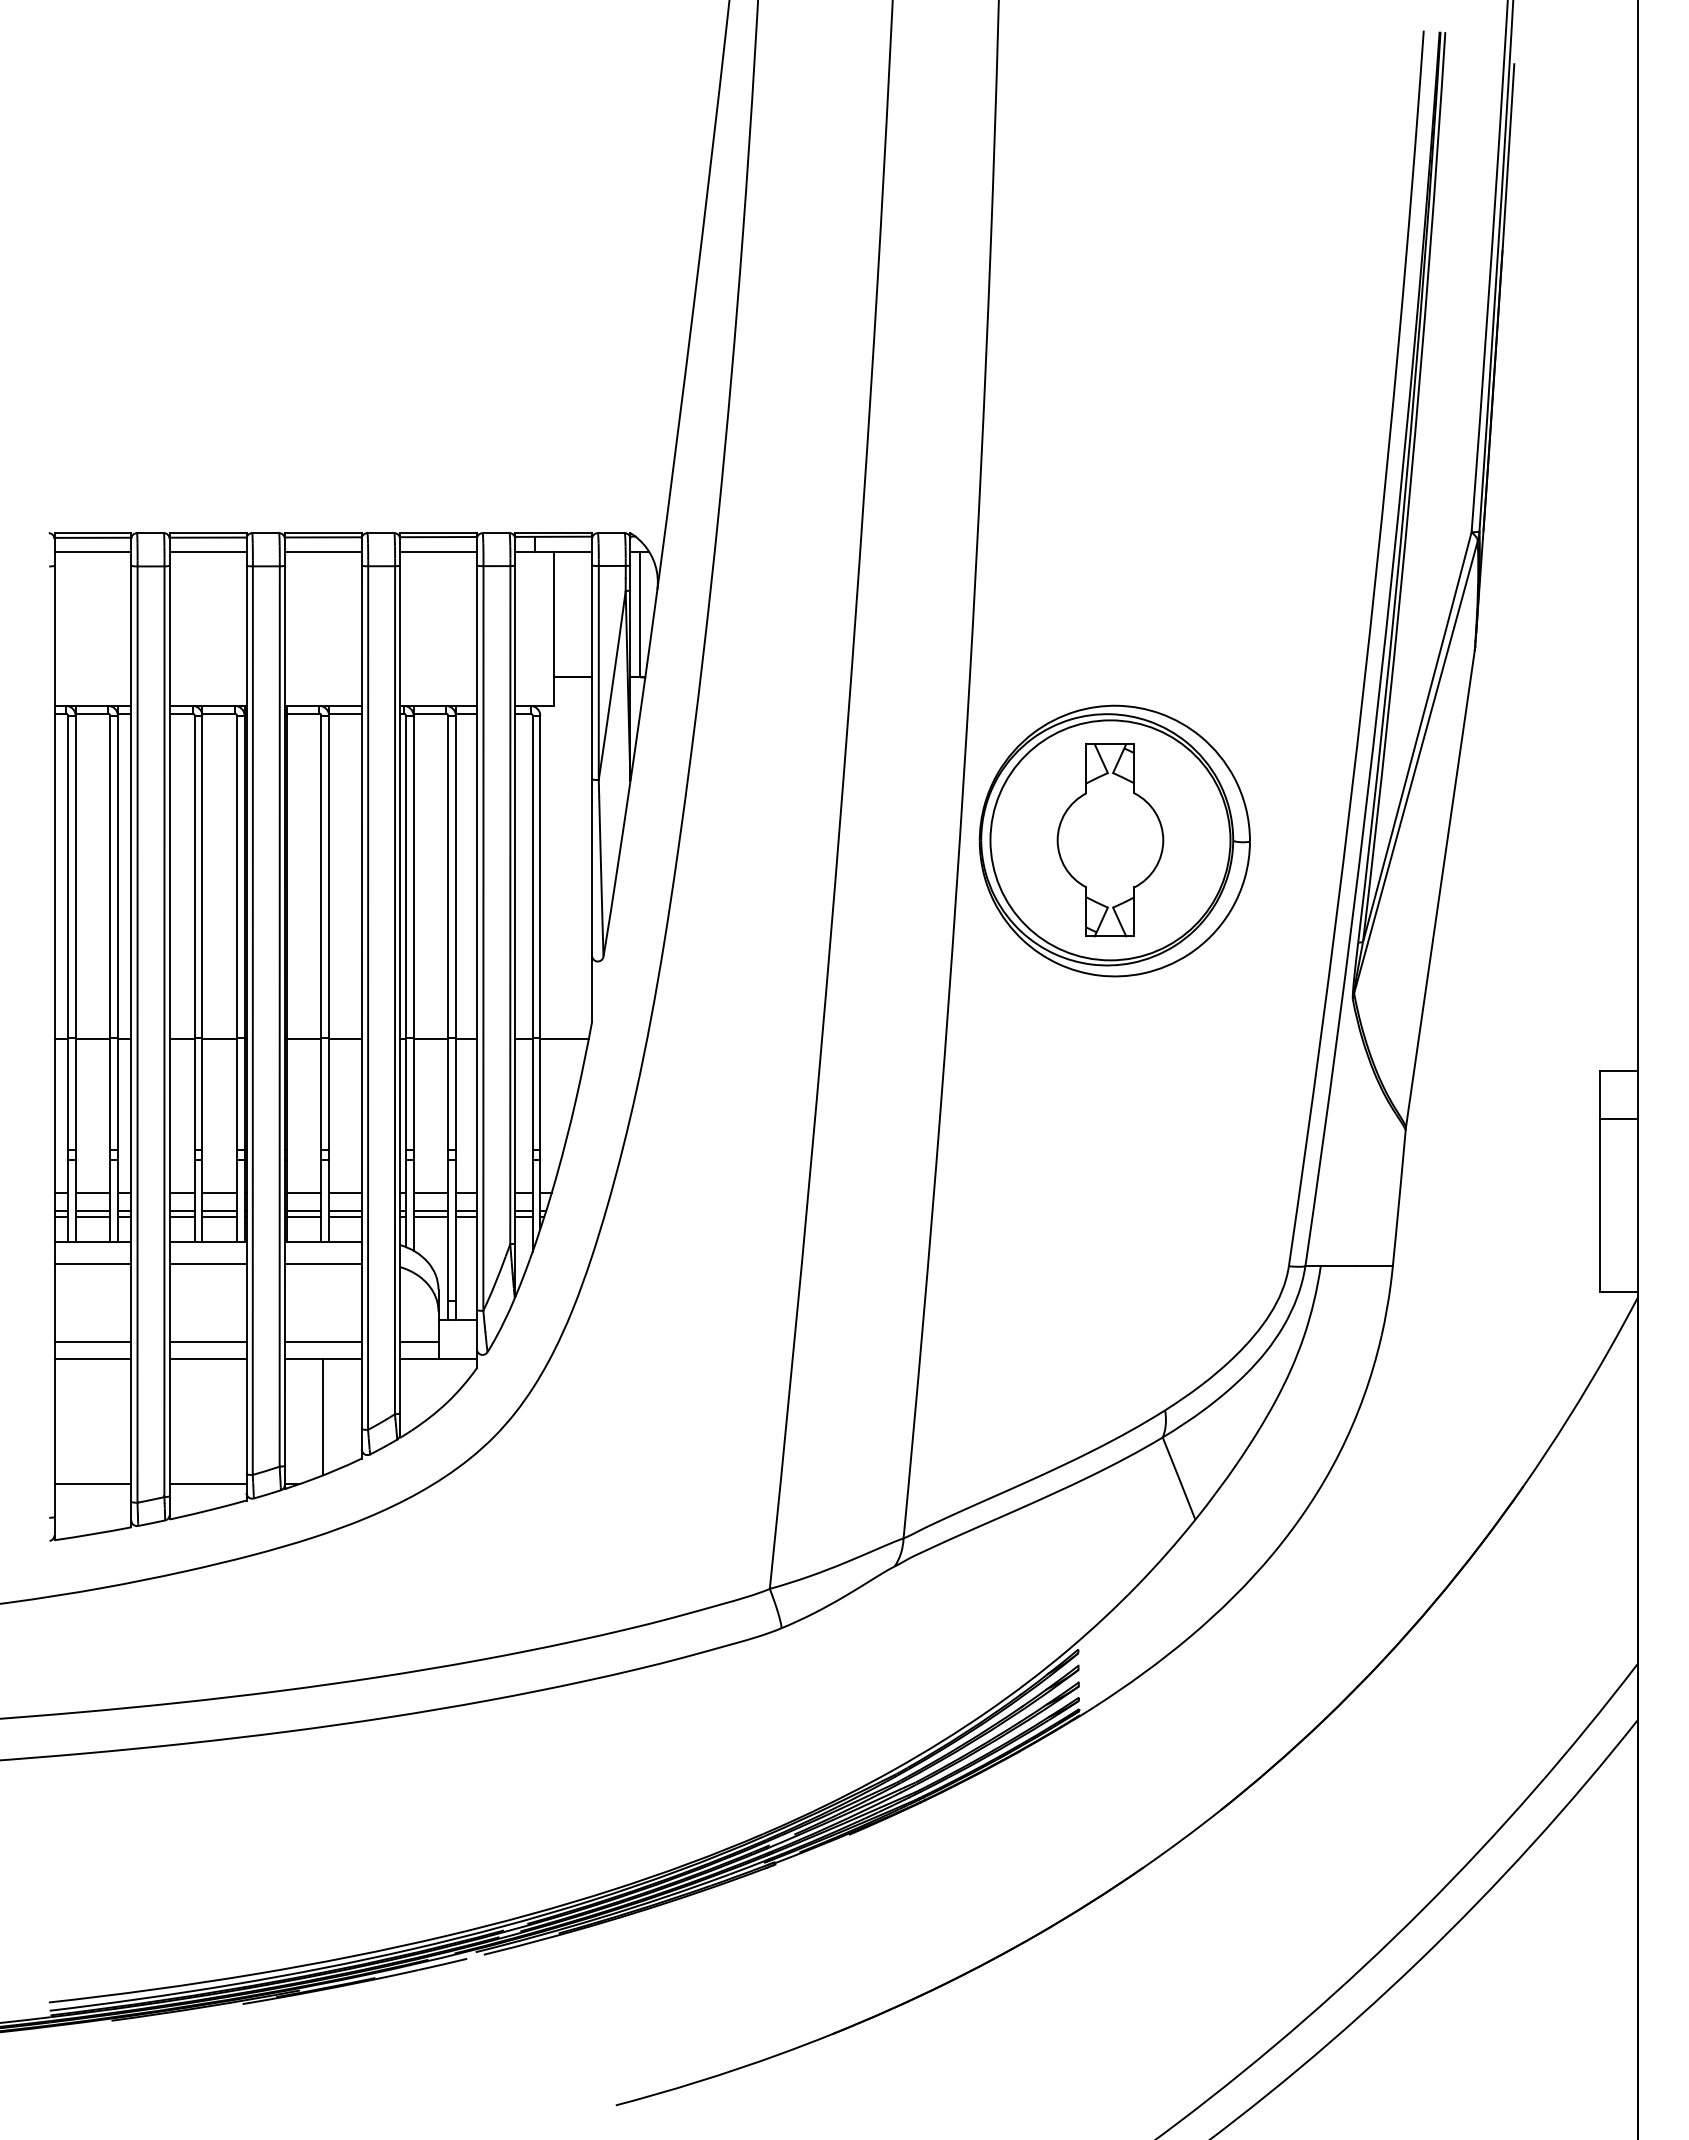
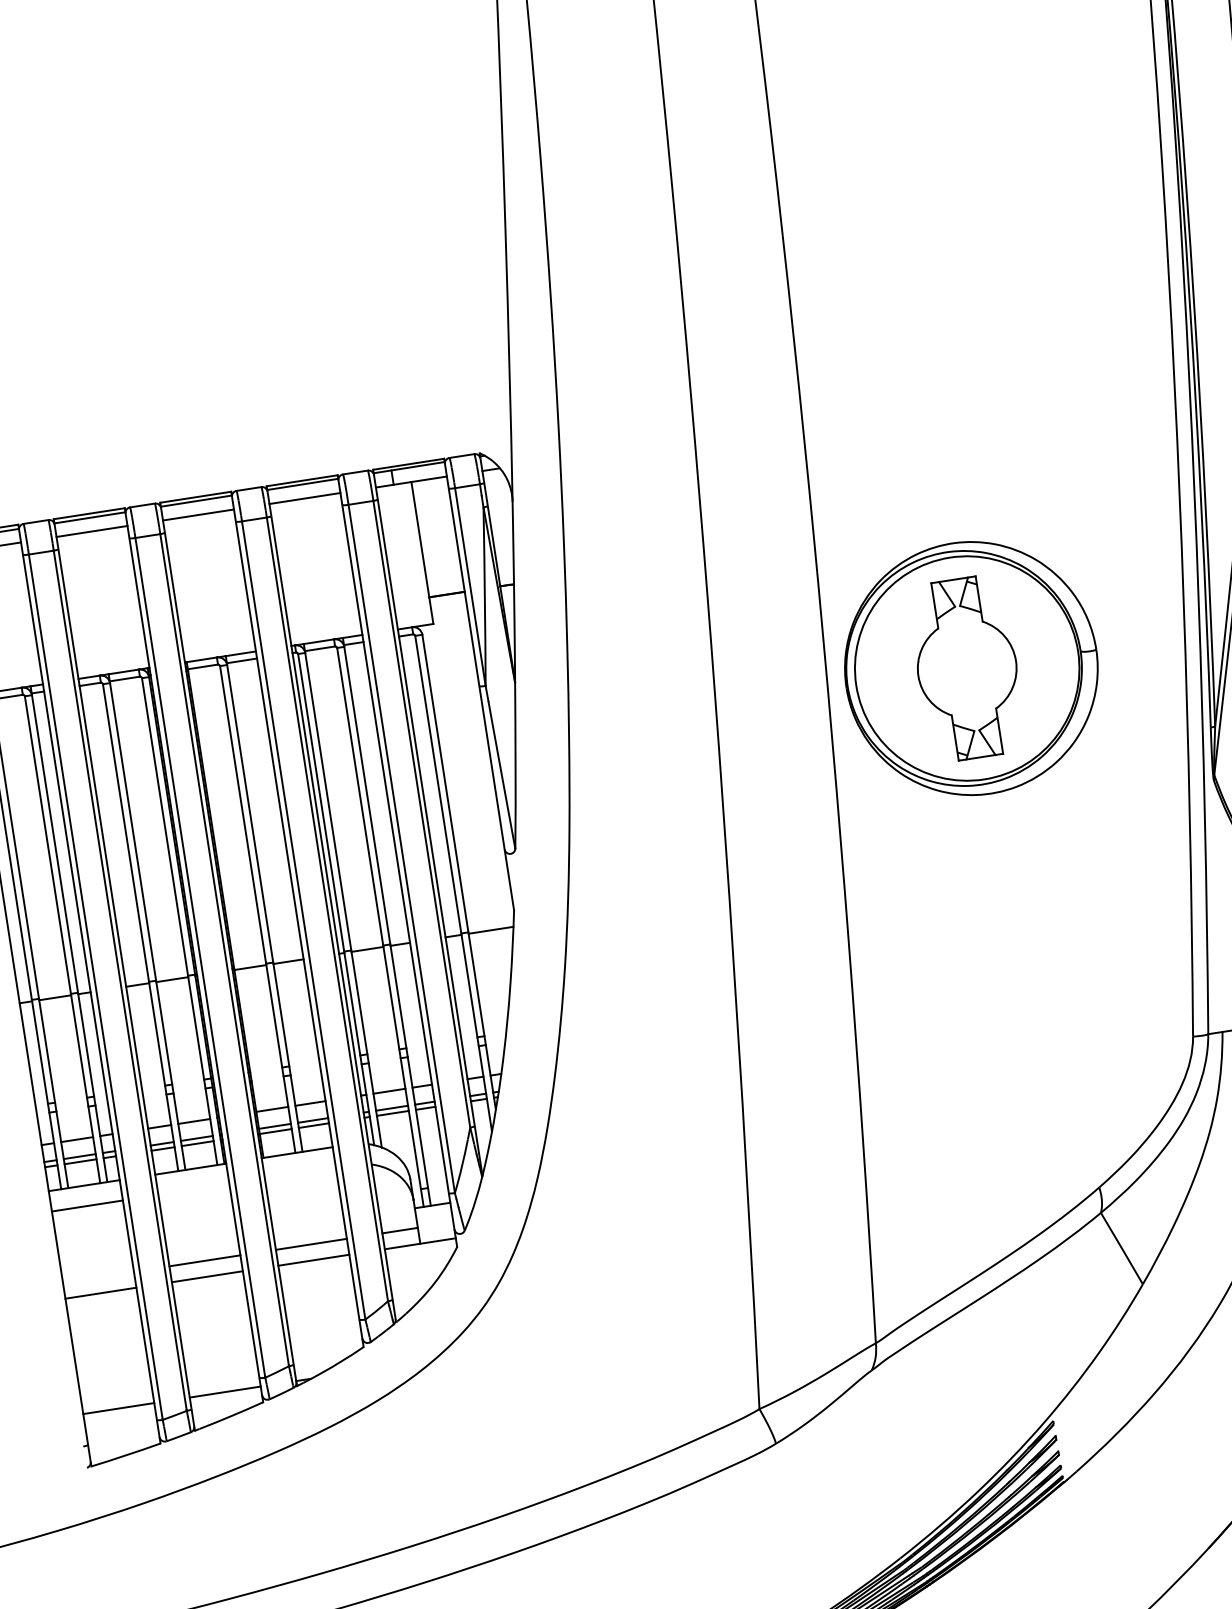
line: (640, 614) -> (500, 527), removed
line: (207, 1264) -> (193, 1189), removed
line: (322, 1264) -> (299, 1173), removed
line: (92, 1341) -> (98, 1277), removed
line: (323, 1416) -> (322, 1313), removed

